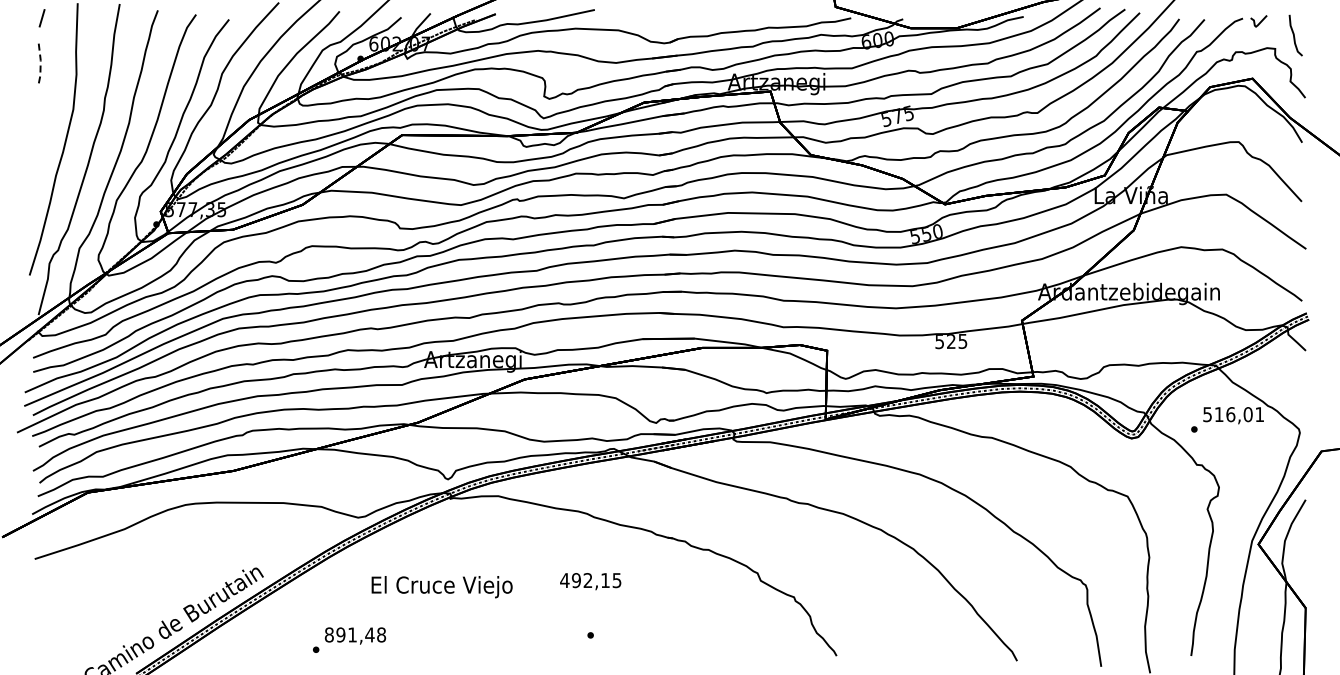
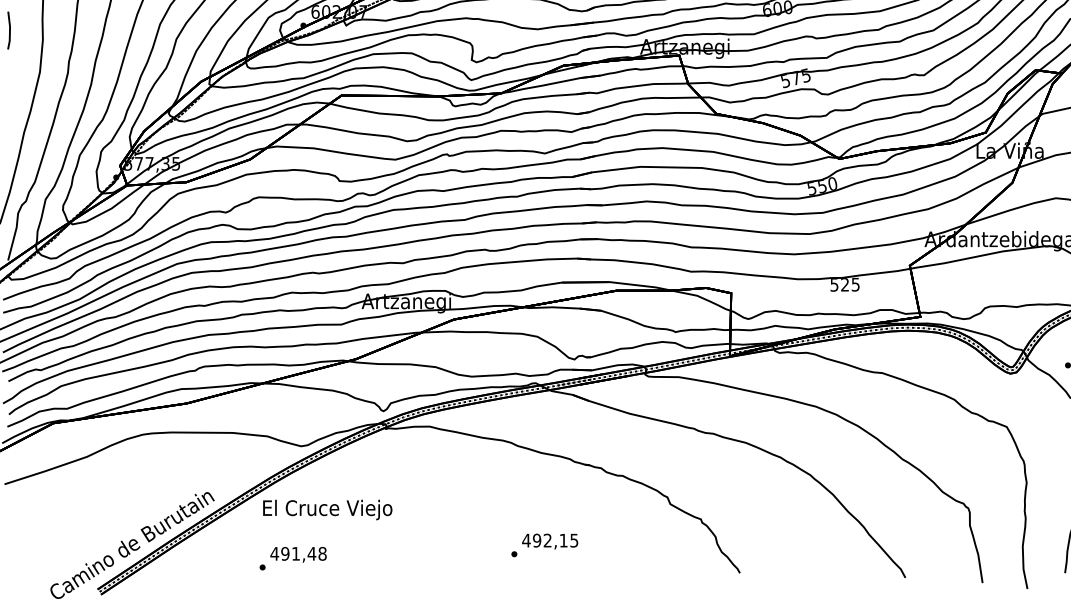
line: (40, 65) -> (9, 31), dashed -> solid
text: (590, 581) -> (549, 541), moved
text: (441, 587) -> (327, 510), moved
text: (329, 634) -> (274, 553), 891,48 -> 491,48

